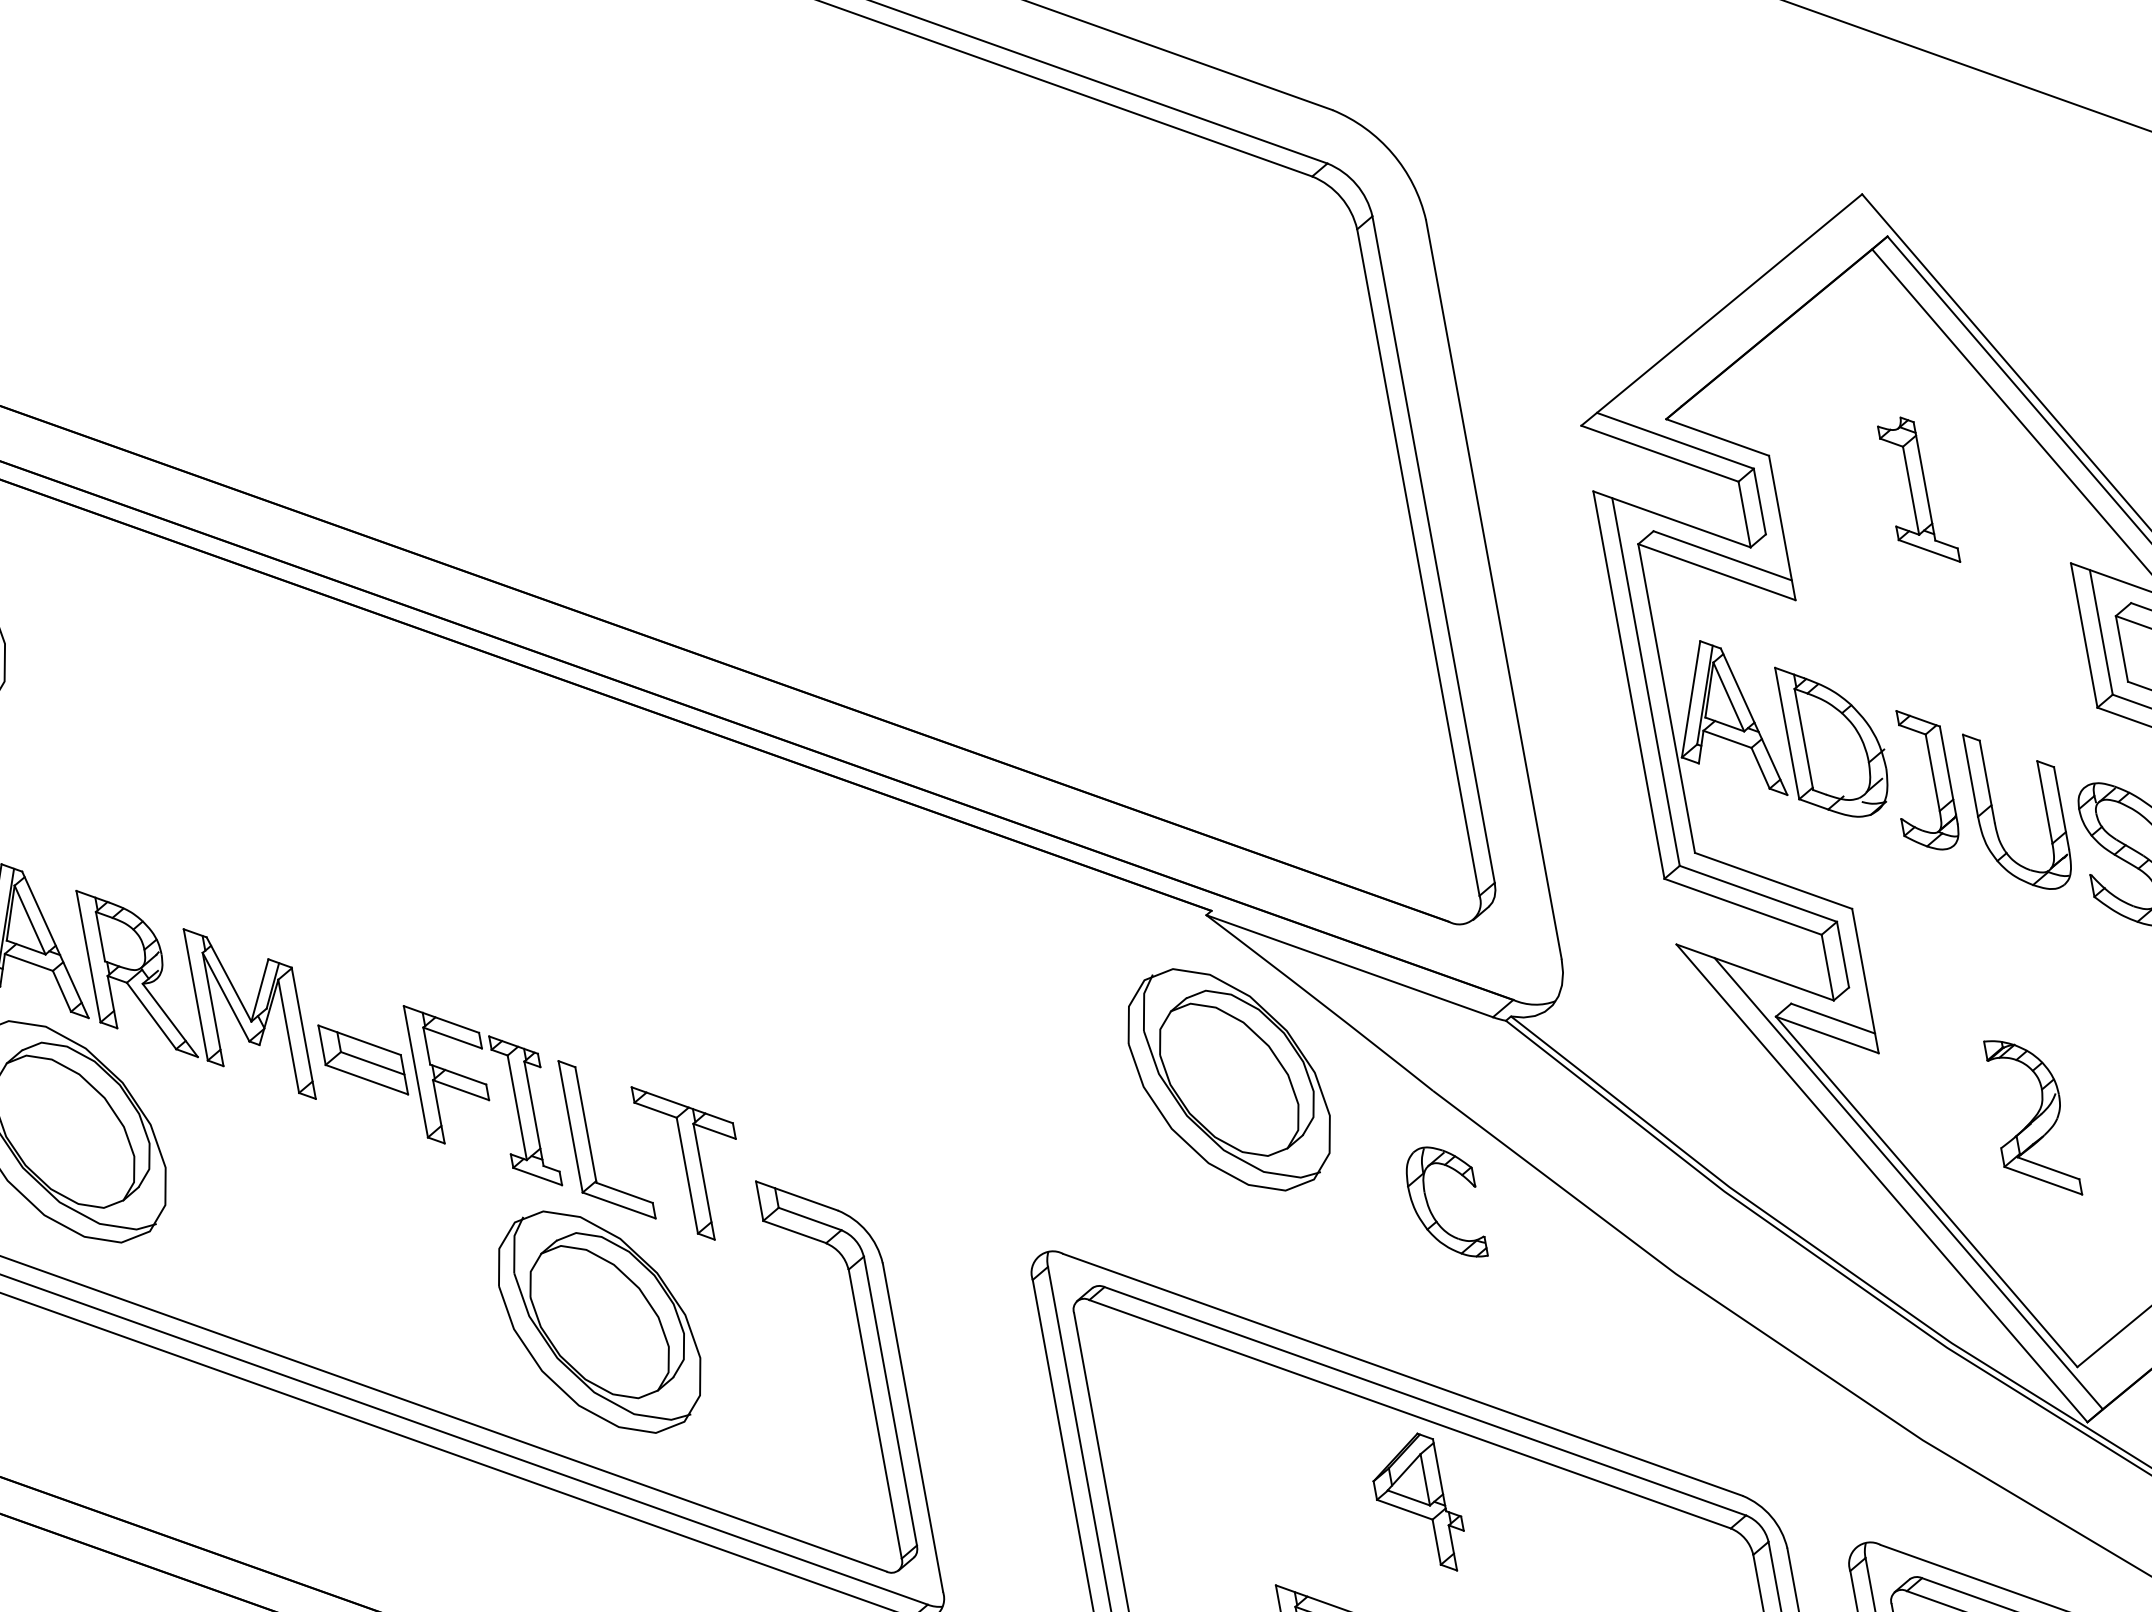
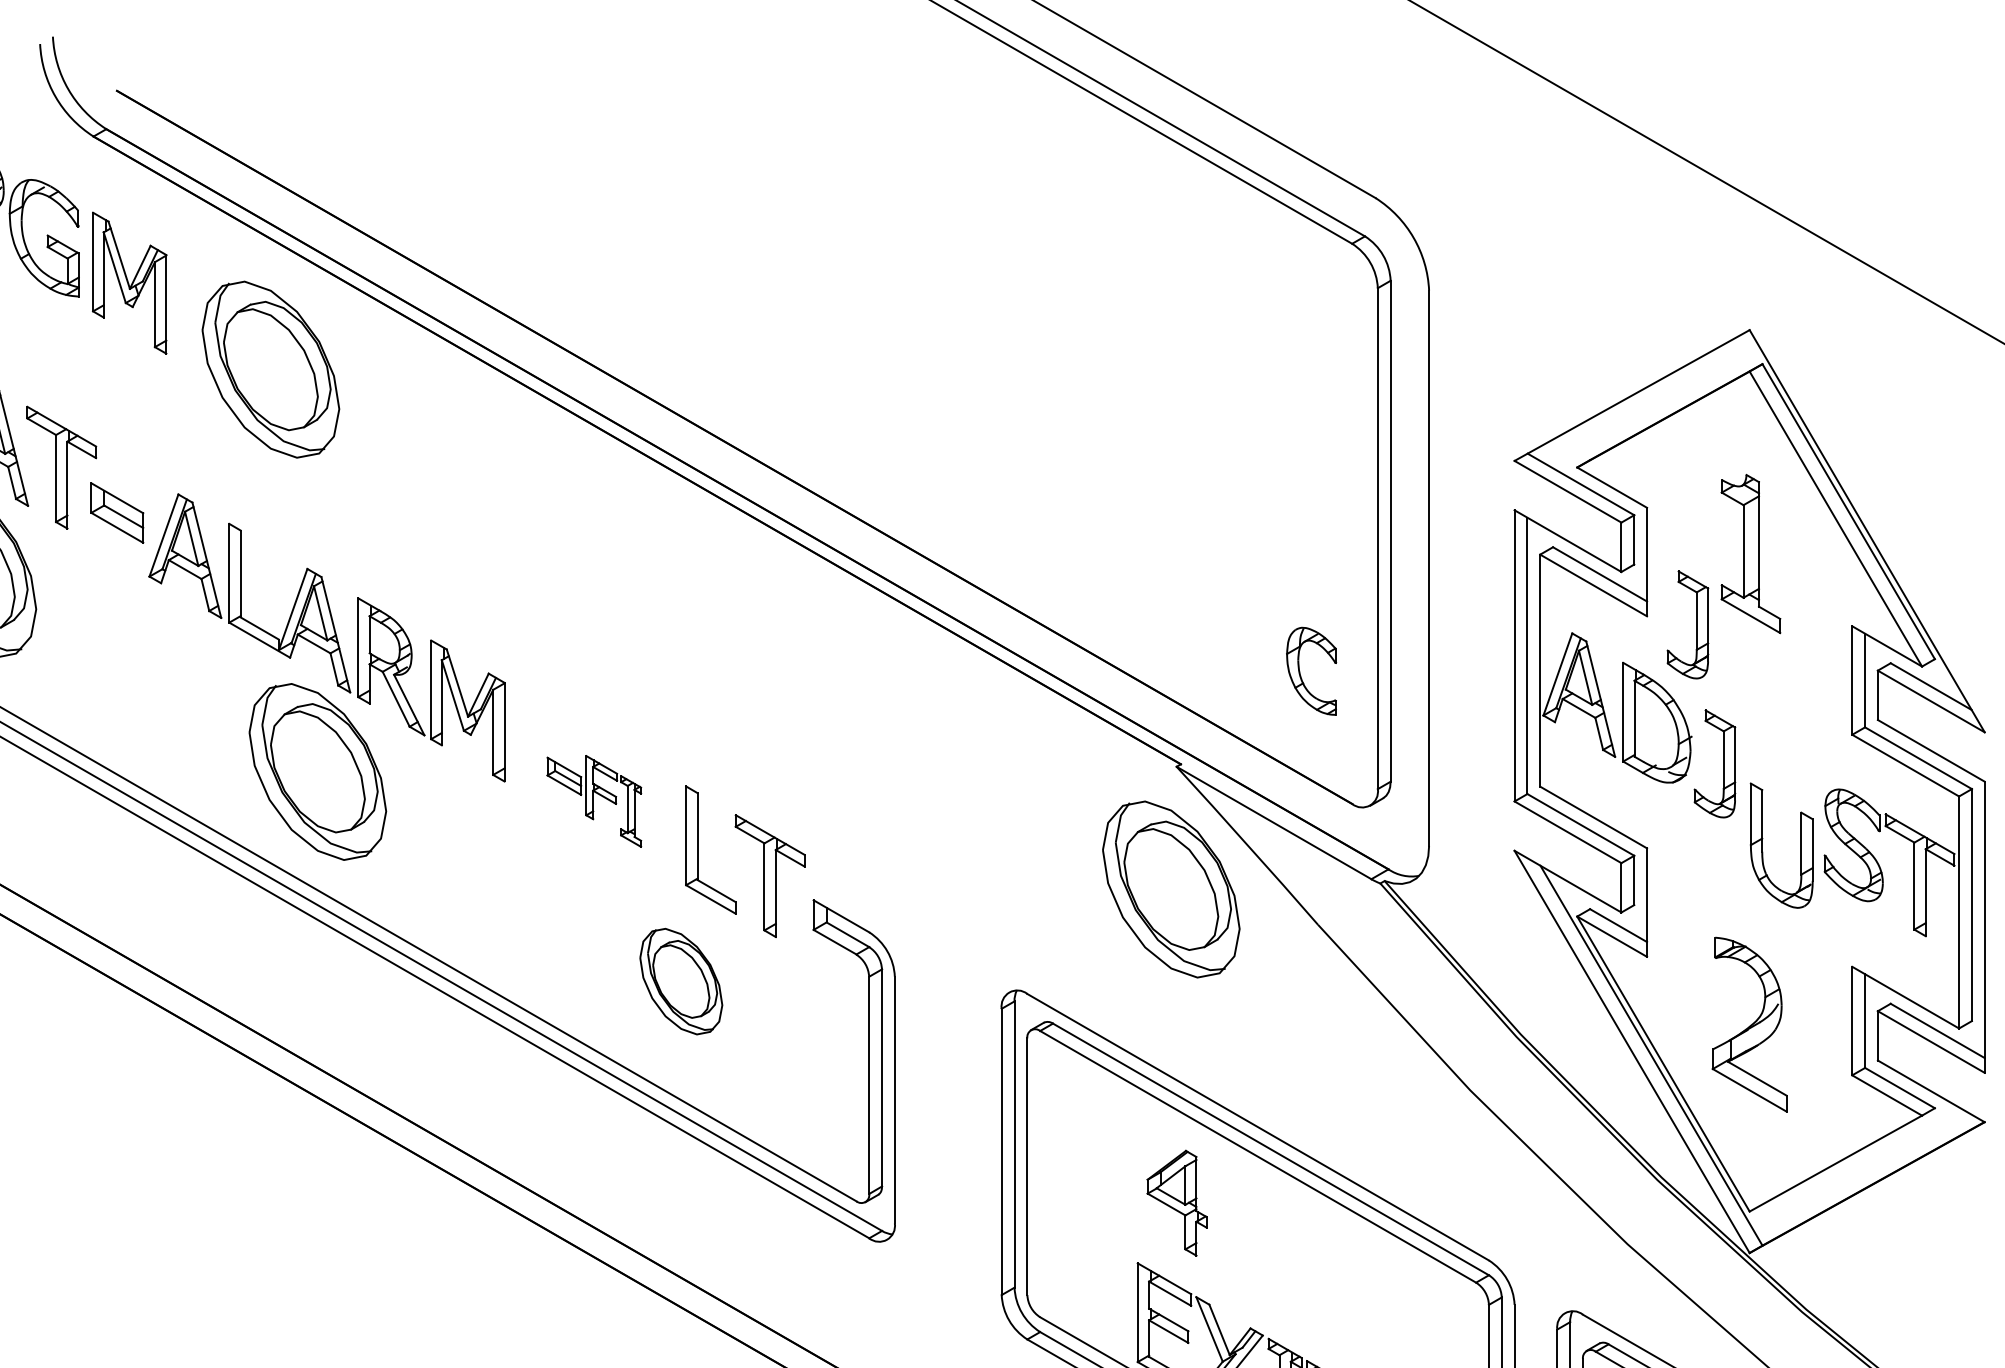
part: (1917, 491) -> (1750, 553), size x1.4
part: (1863, 598) -> (1696, 624), added
part: (1993, 814) -> (1762, 845), moved
part: (440, 1103) -> (594, 801), size x0.6
part: (2031, 1118) -> (1749, 1024), size x1.4
part: (1430, 1206) -> (1300, 671), moved
part: (600, 1321) -> (681, 981), size x0.6
part: (1417, 1504) -> (1176, 1202), moved

